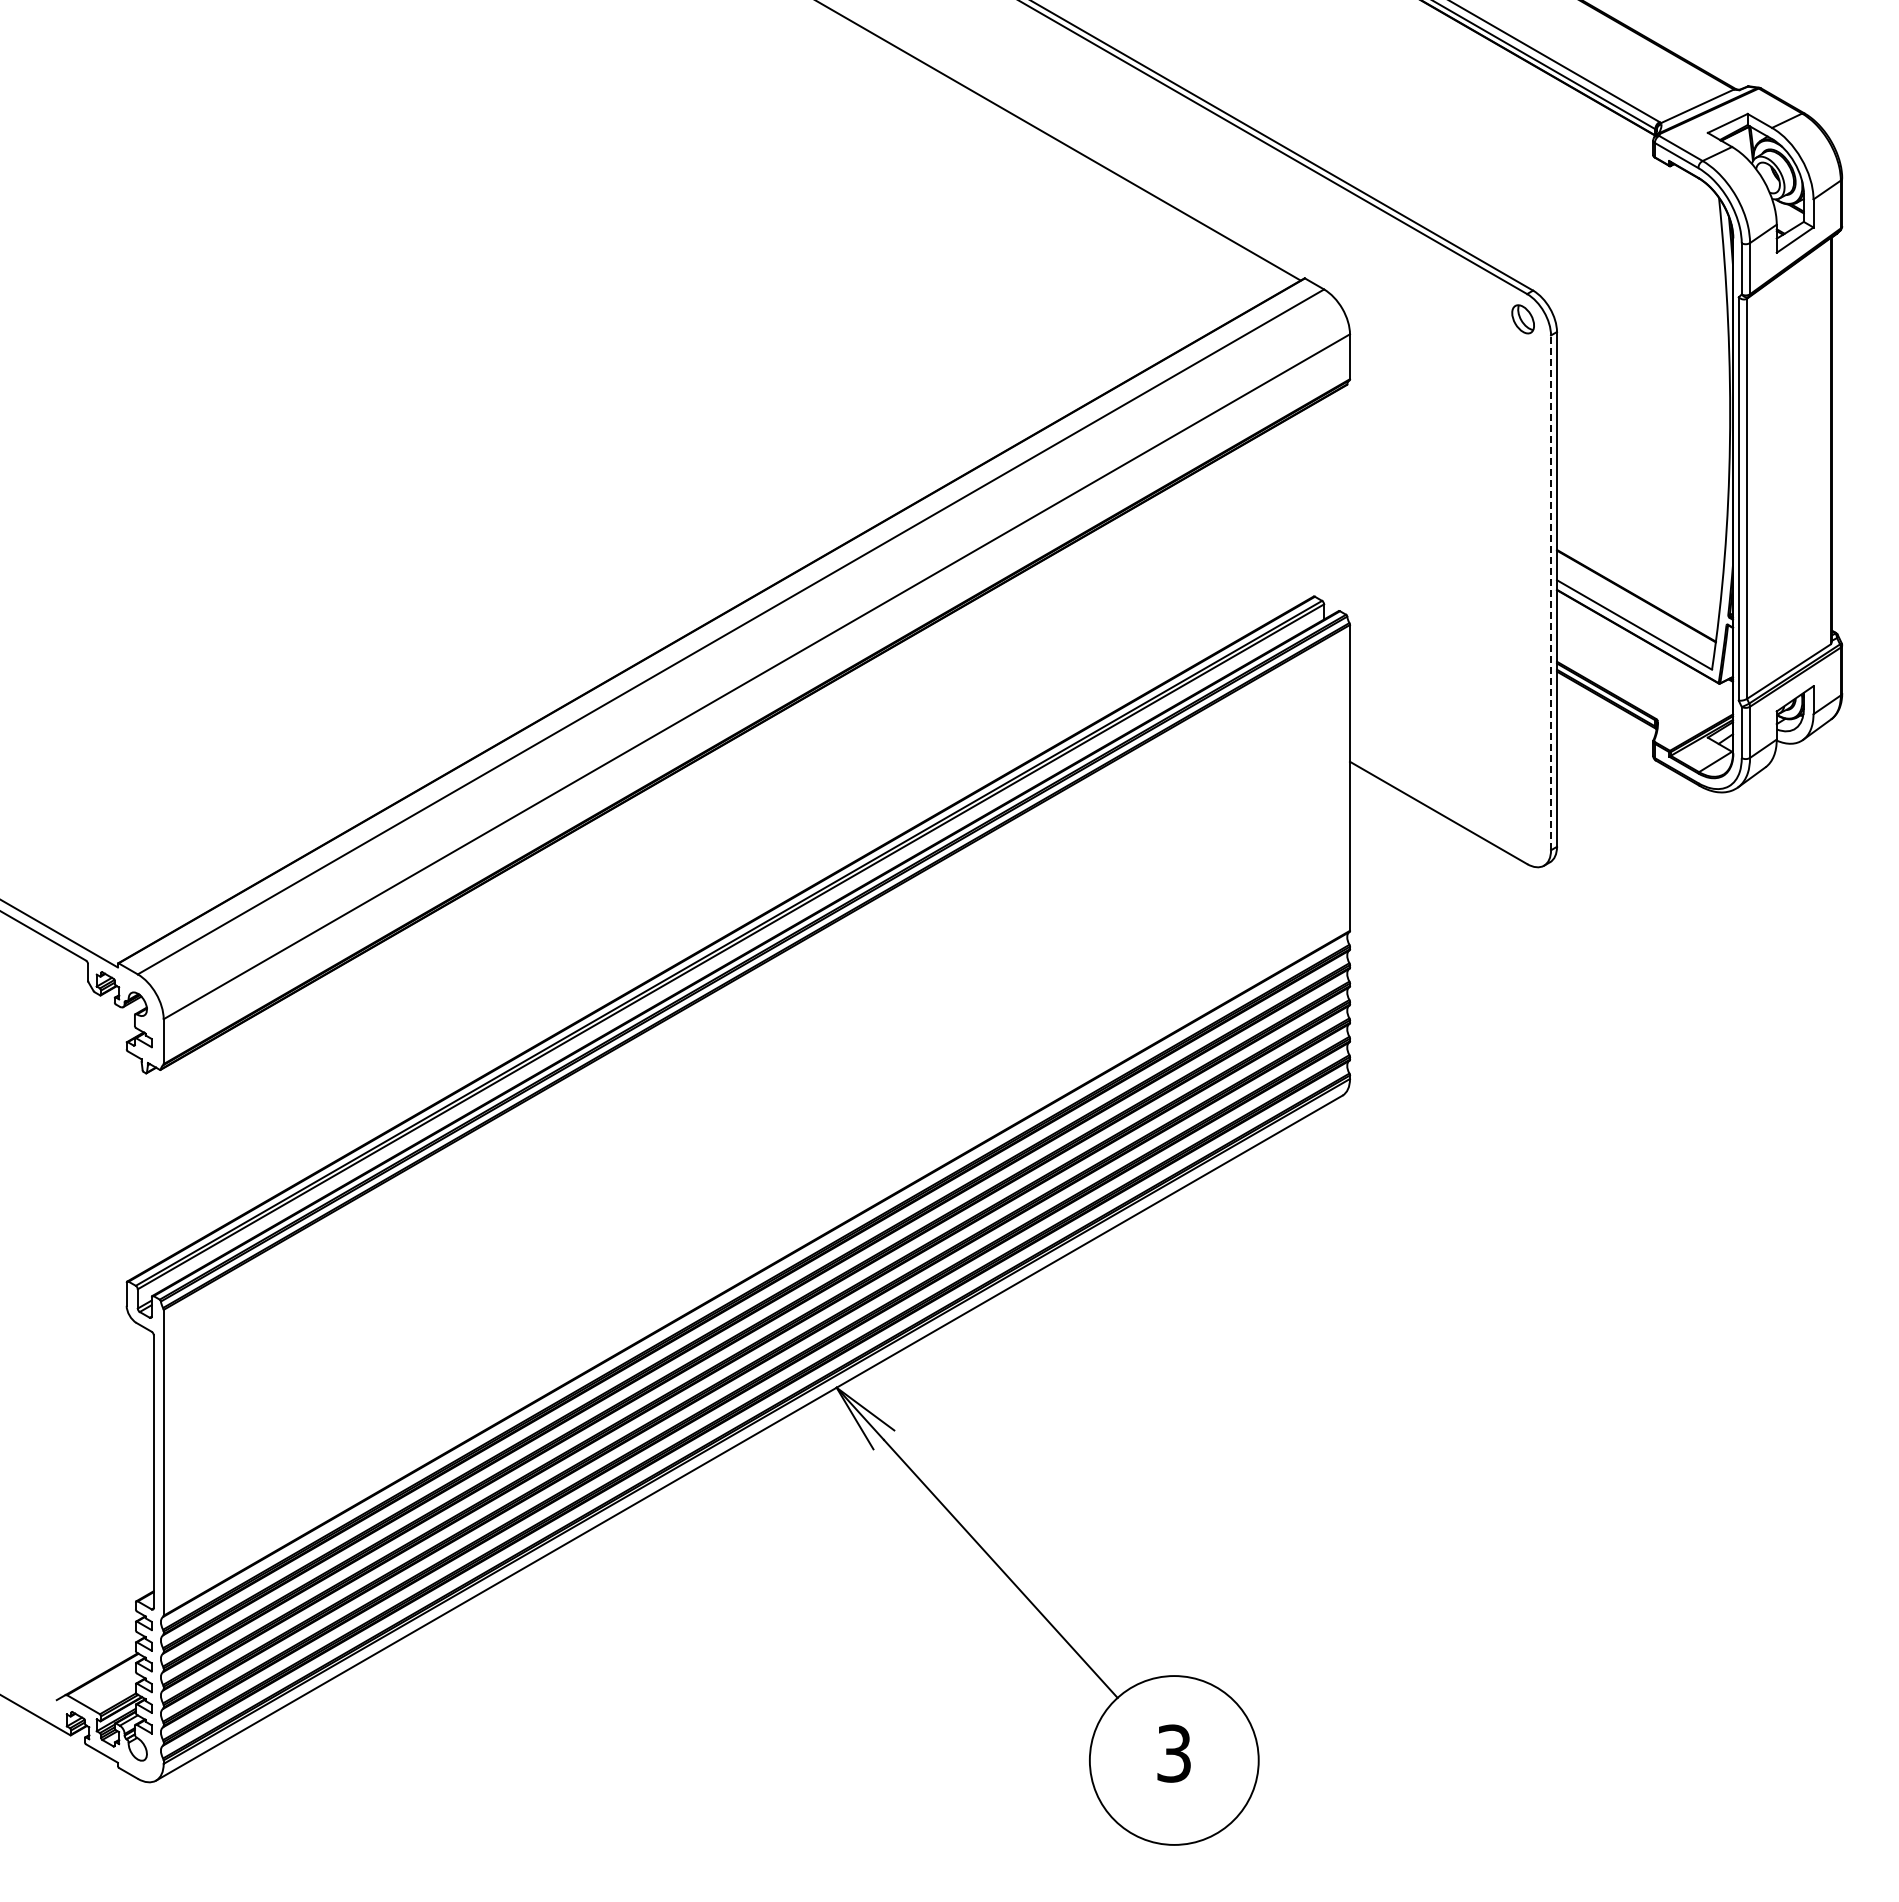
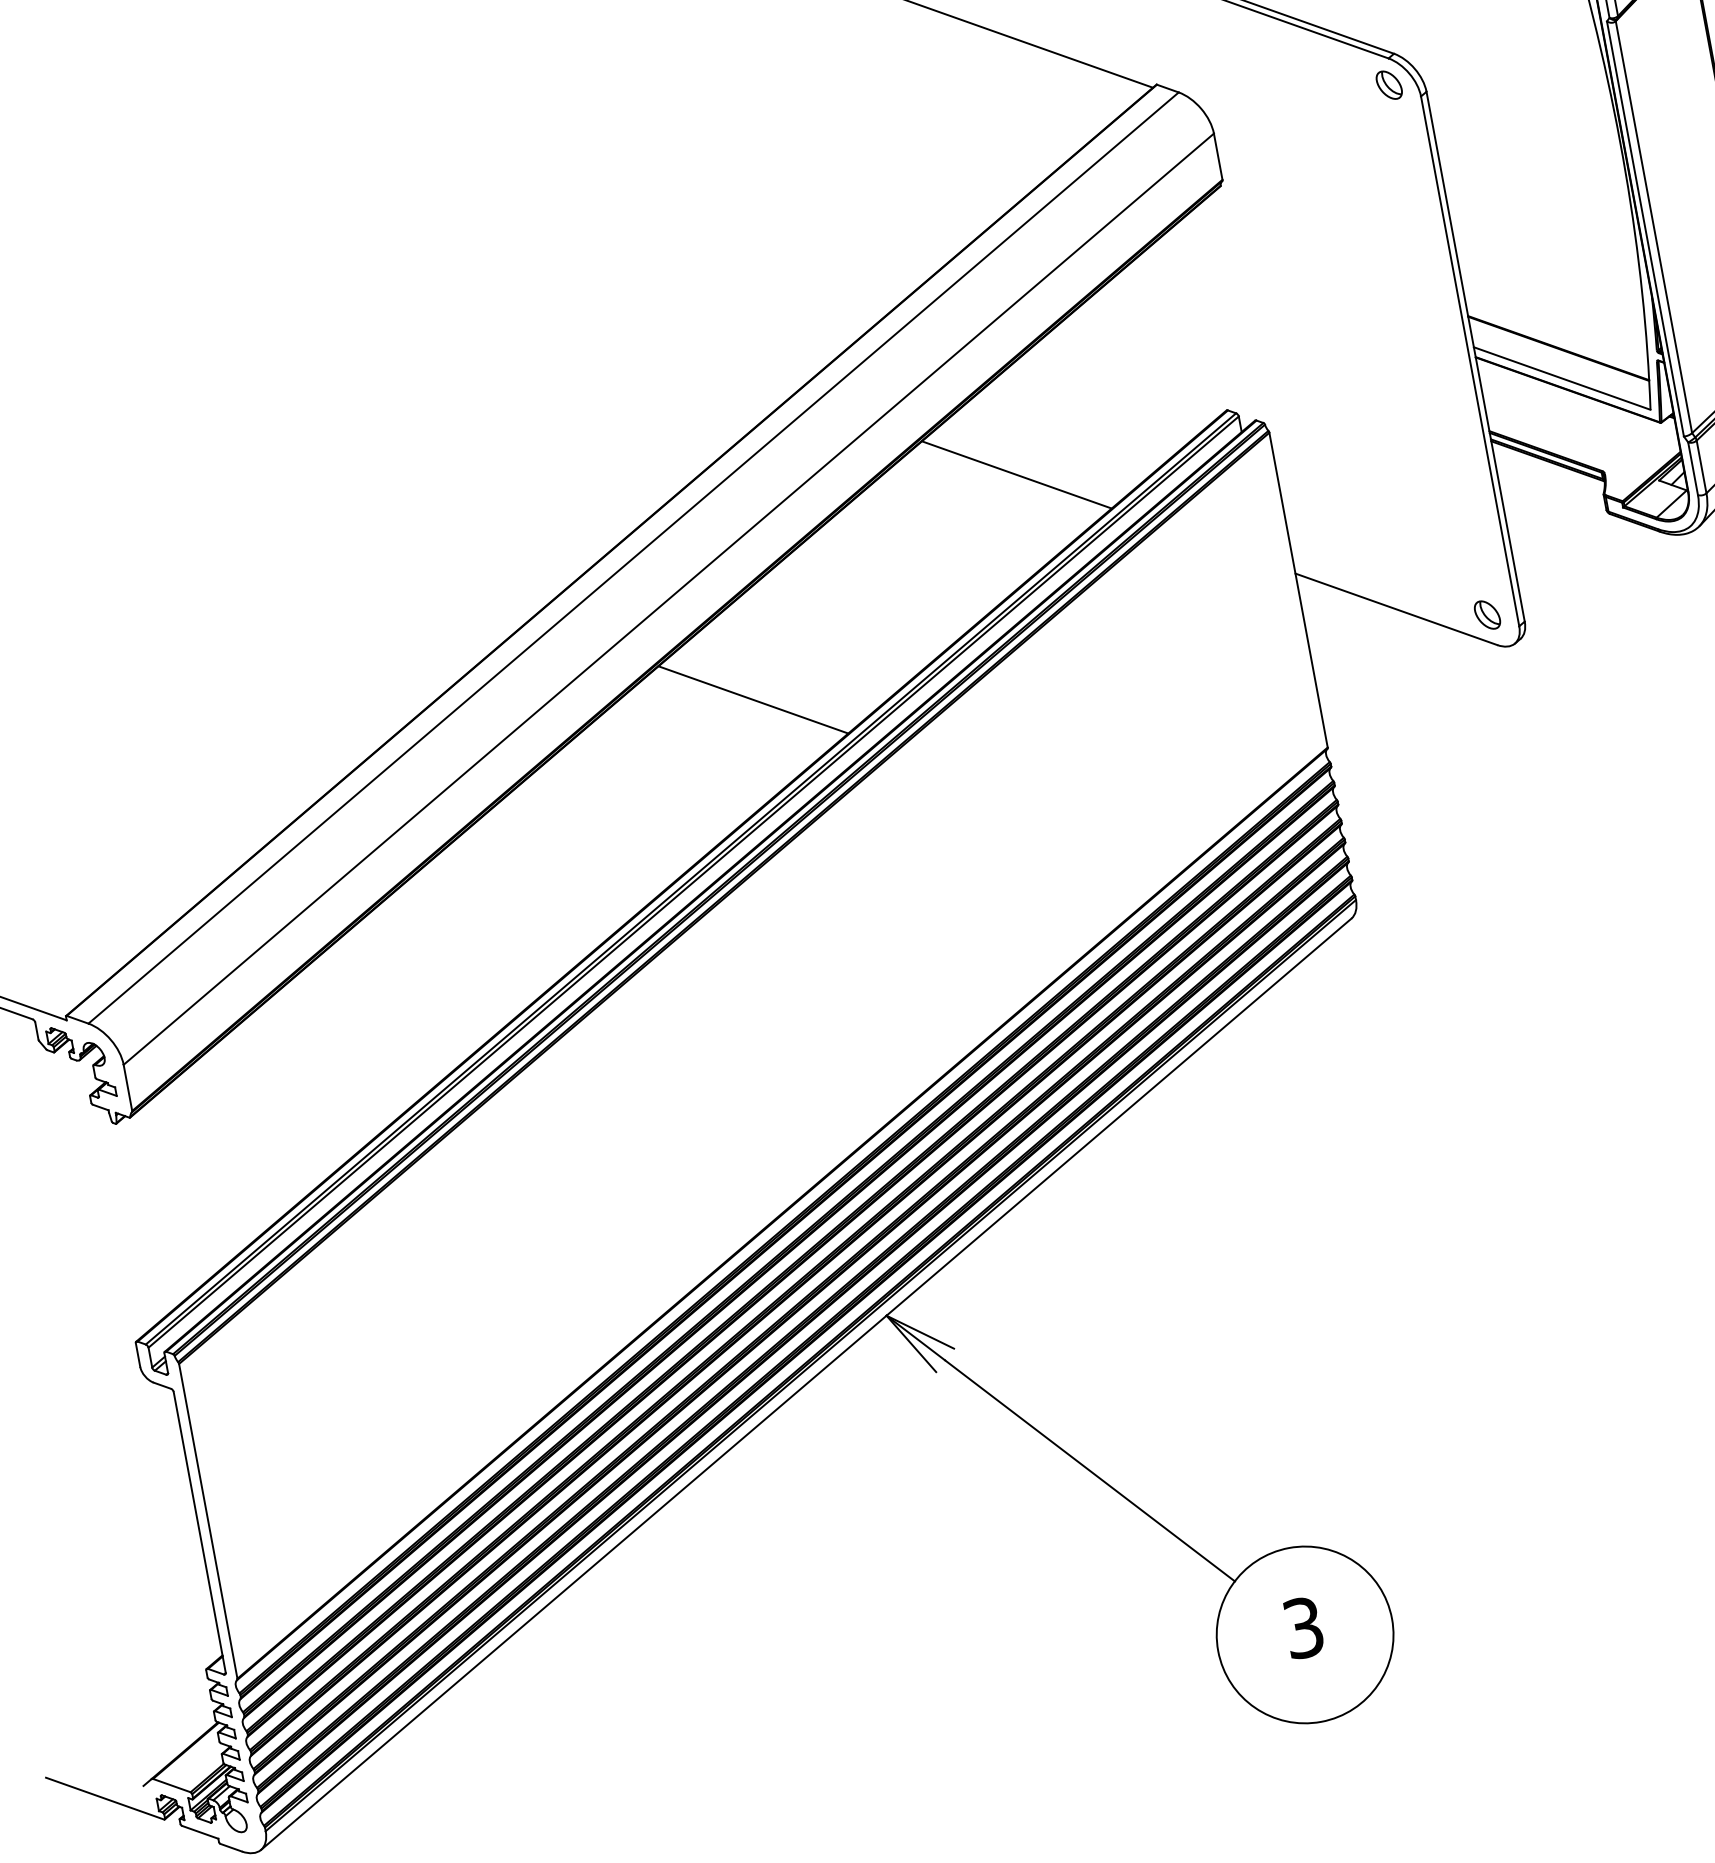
line: (1551, 592) -> (1470, 360), dashed -> solid
line: (1105, 620) -> (1016, 474), added
line: (818, 785) -> (752, 699), added
part: (1522, 834) -> (1486, 615), added

